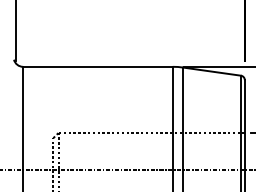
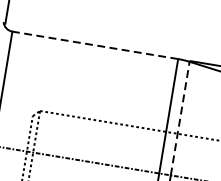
line: (97, 66) -> (94, 44), solid -> dashed
line: (183, 118) -> (180, 118), solid -> dashed

